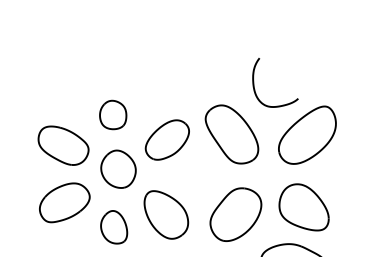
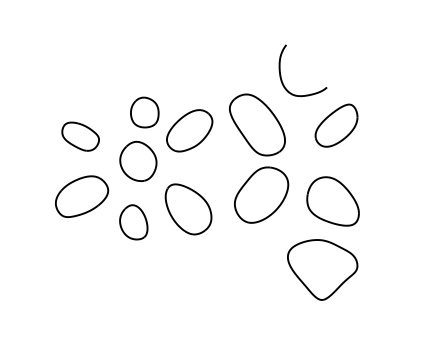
part: (112, 114) -> (144, 112), moved
part: (307, 134) -> (336, 125), size x0.7
part: (63, 145) -> (80, 136), size x0.7
part: (235, 214) -> (261, 194), moved

